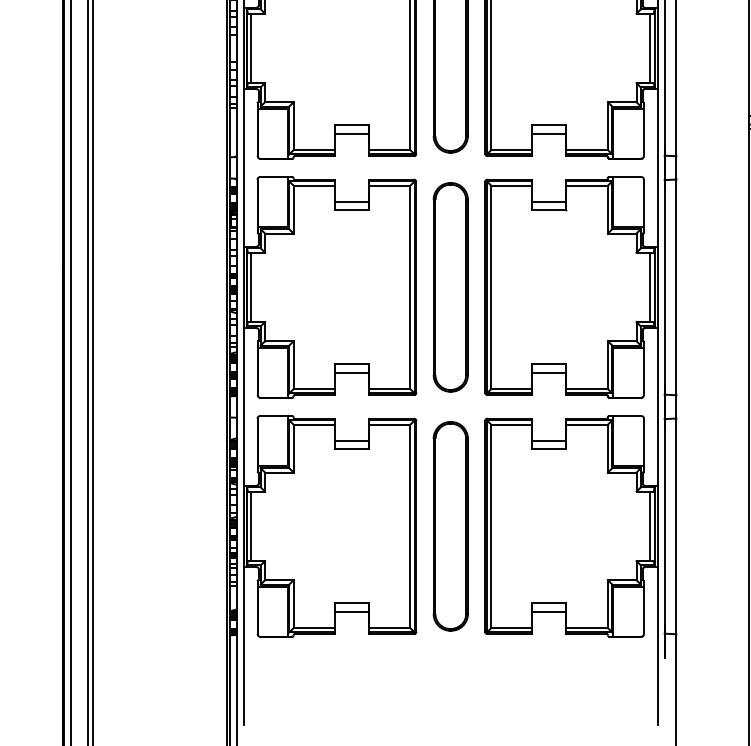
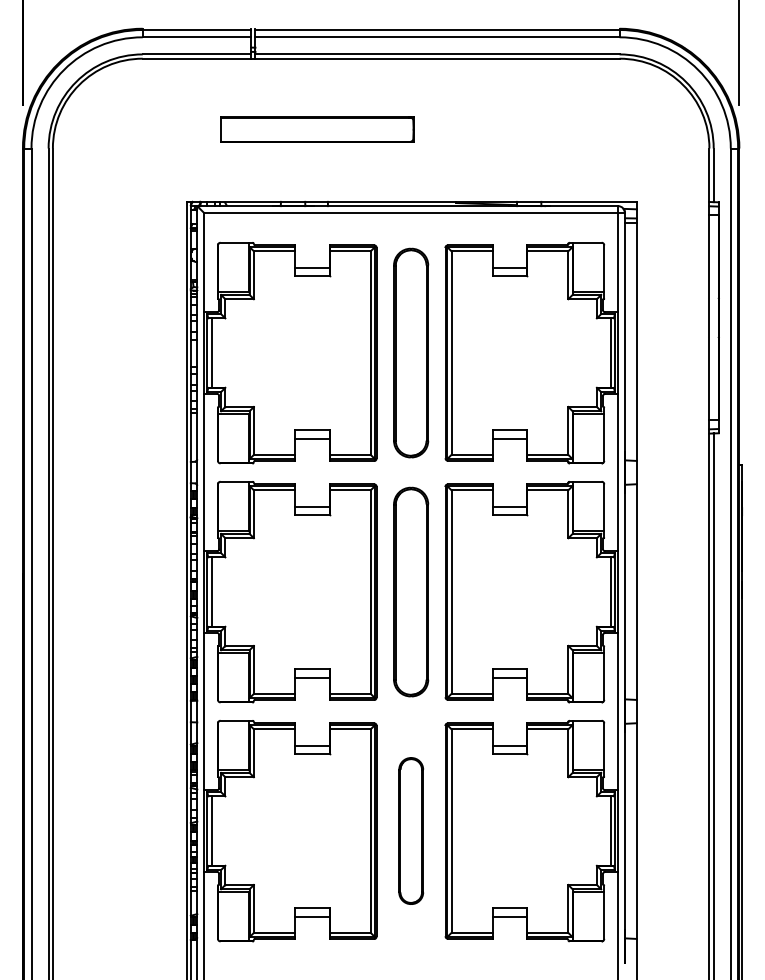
part: (451, 525) -> (411, 830), size x0.7

